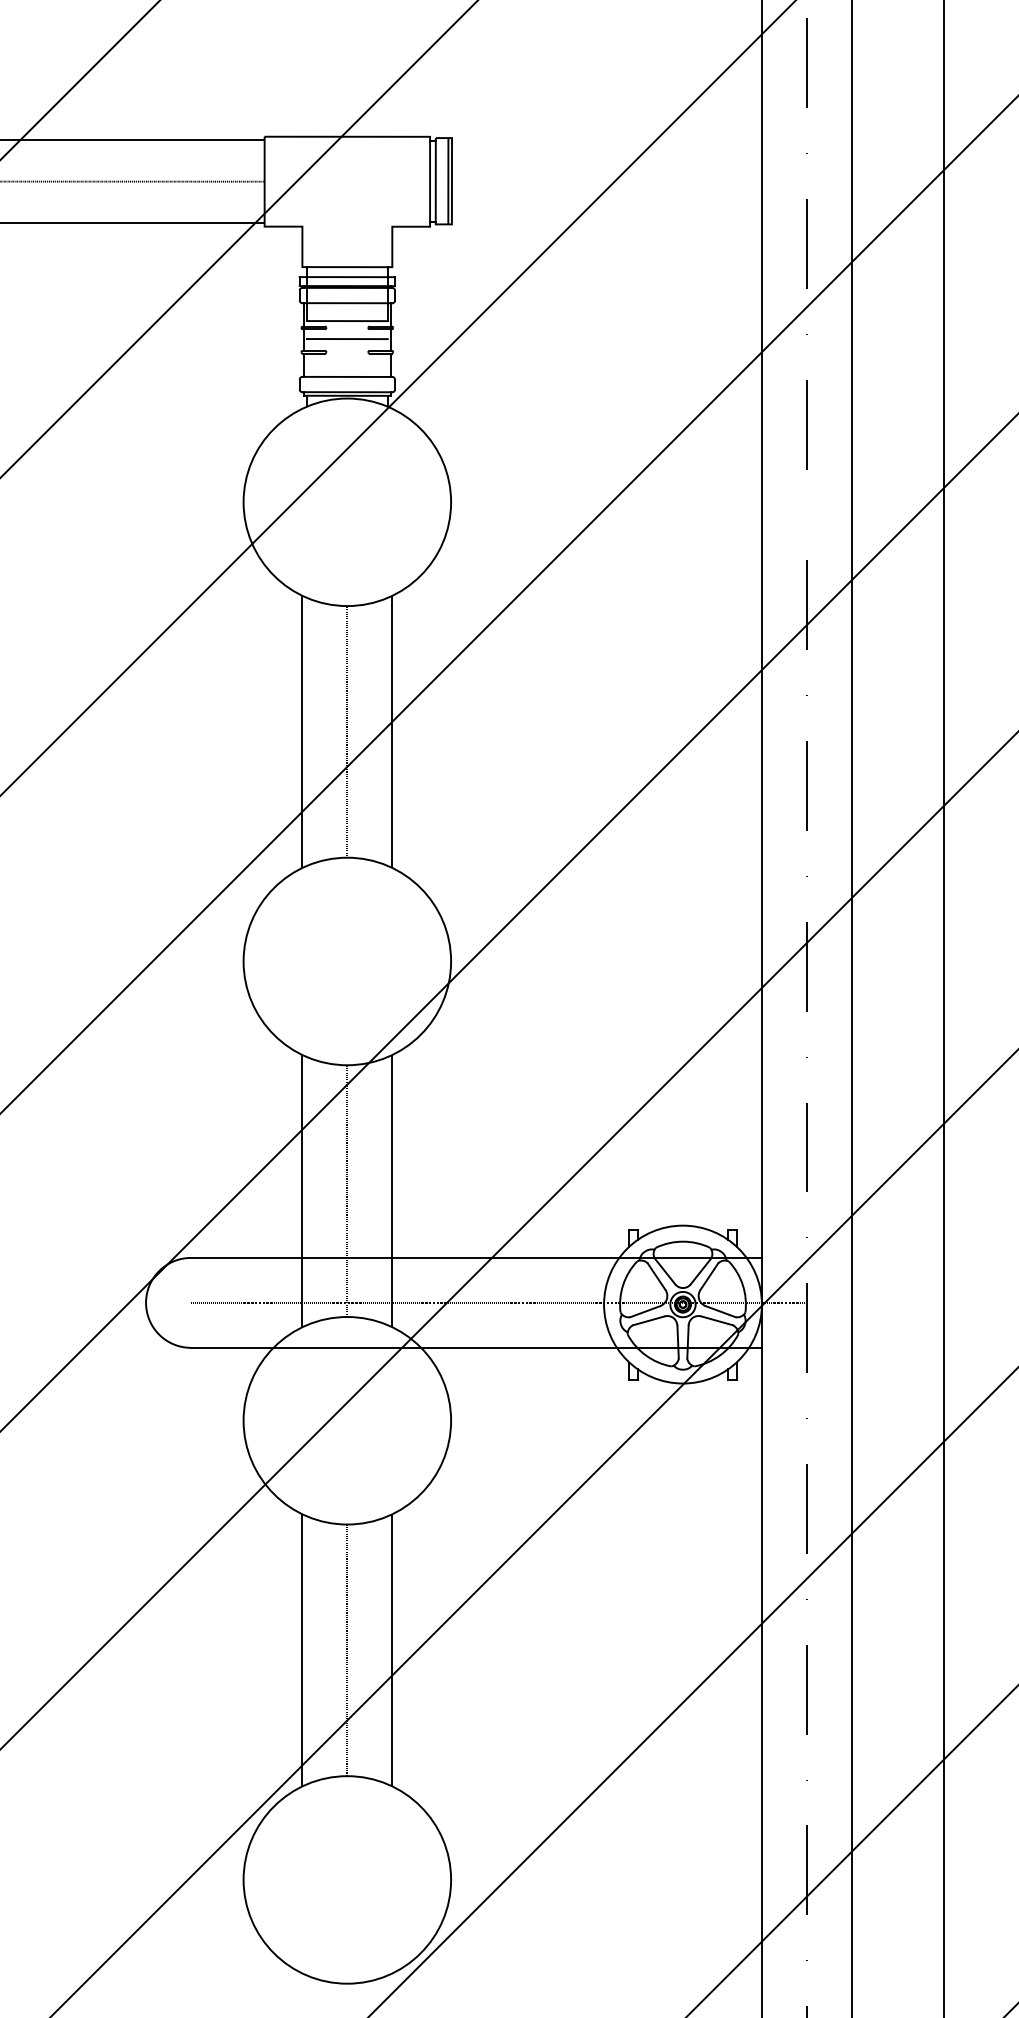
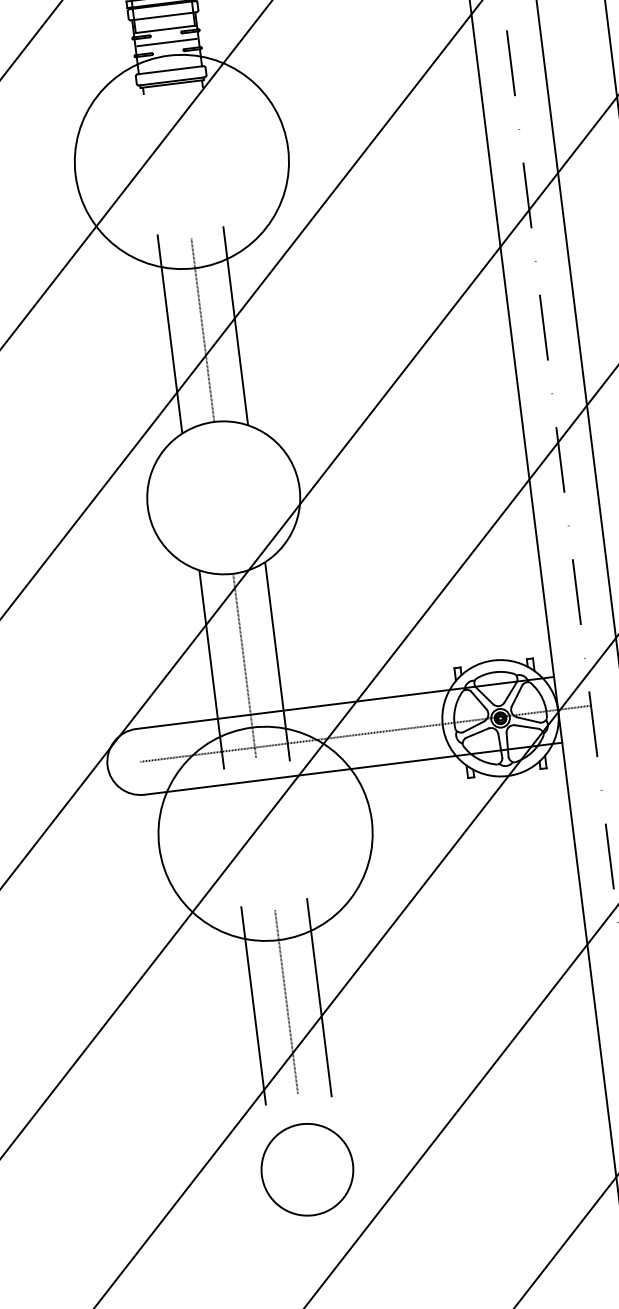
circle: (347, 502) -> (182, 162), size x1.4
circle: (347, 1420) -> (265, 833), size x1.4
circle: (347, 1879) -> (307, 1169), size x0.6

